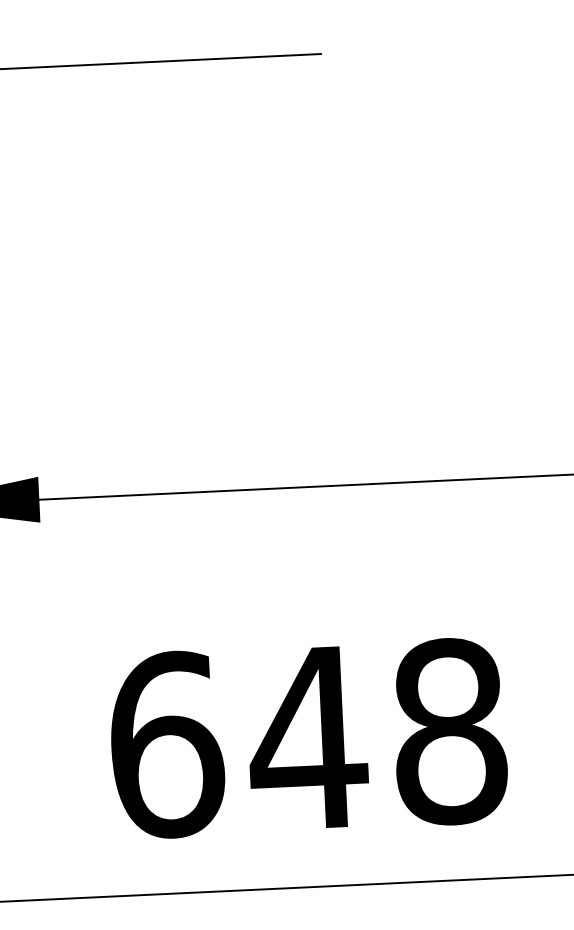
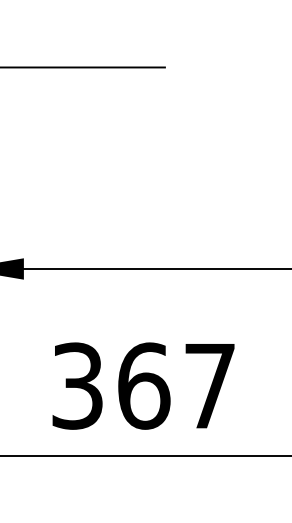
text: (309, 737) -> (144, 385), 648 -> 367

